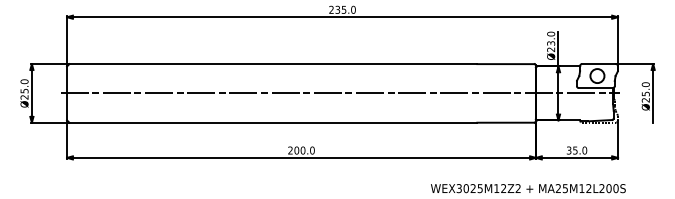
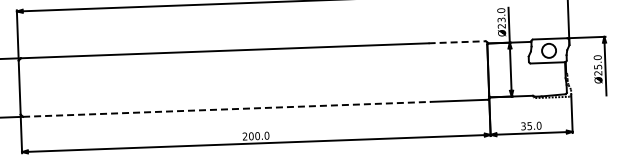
line: (506, 64) -> (457, 42), solid -> dashed
line: (339, 93) -> (291, 77), removed
line: (273, 122) -> (227, 109), solid -> dashed

